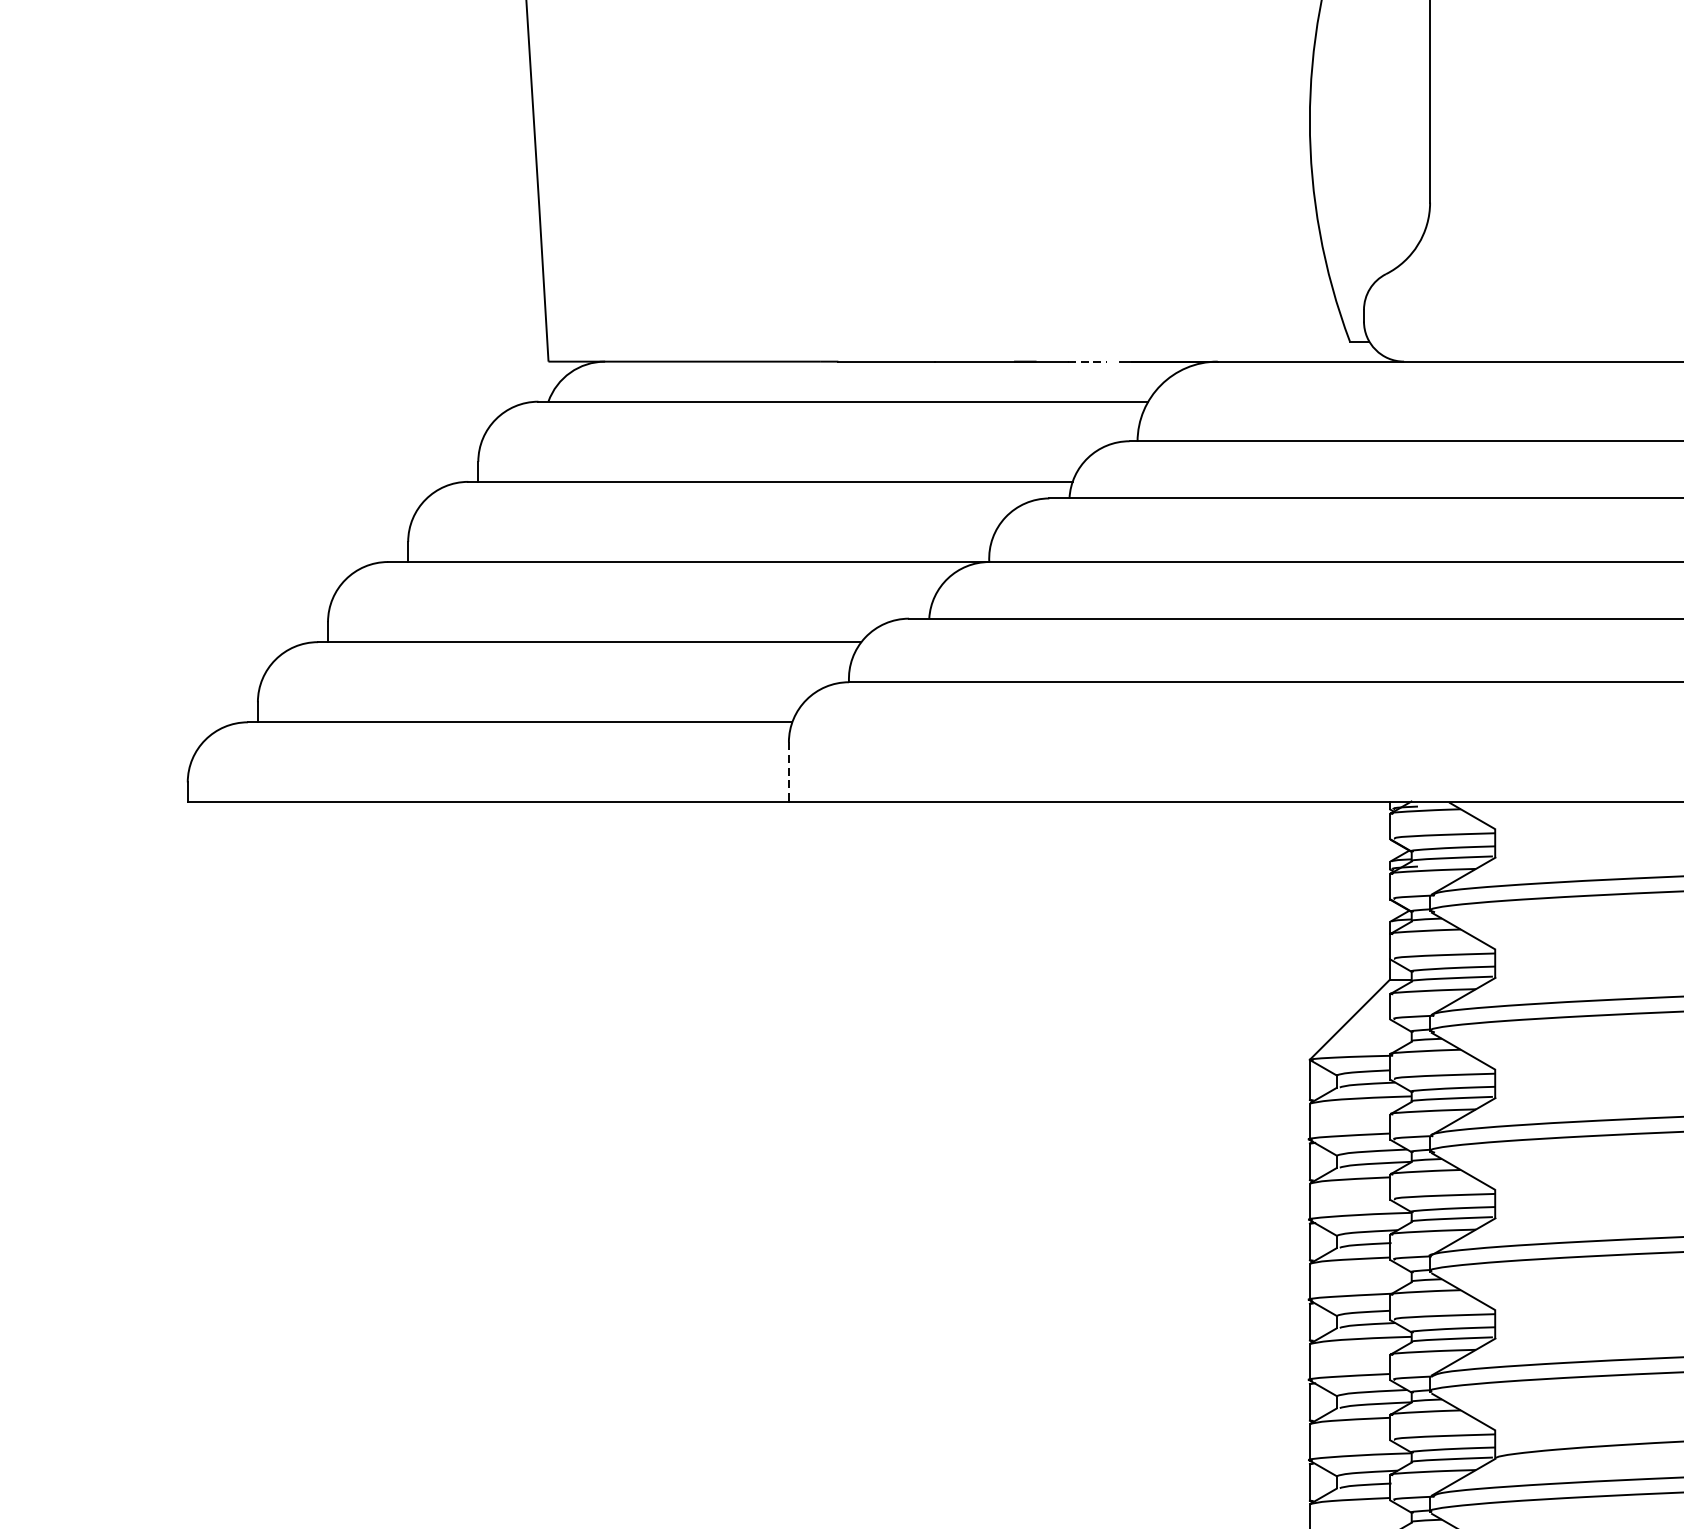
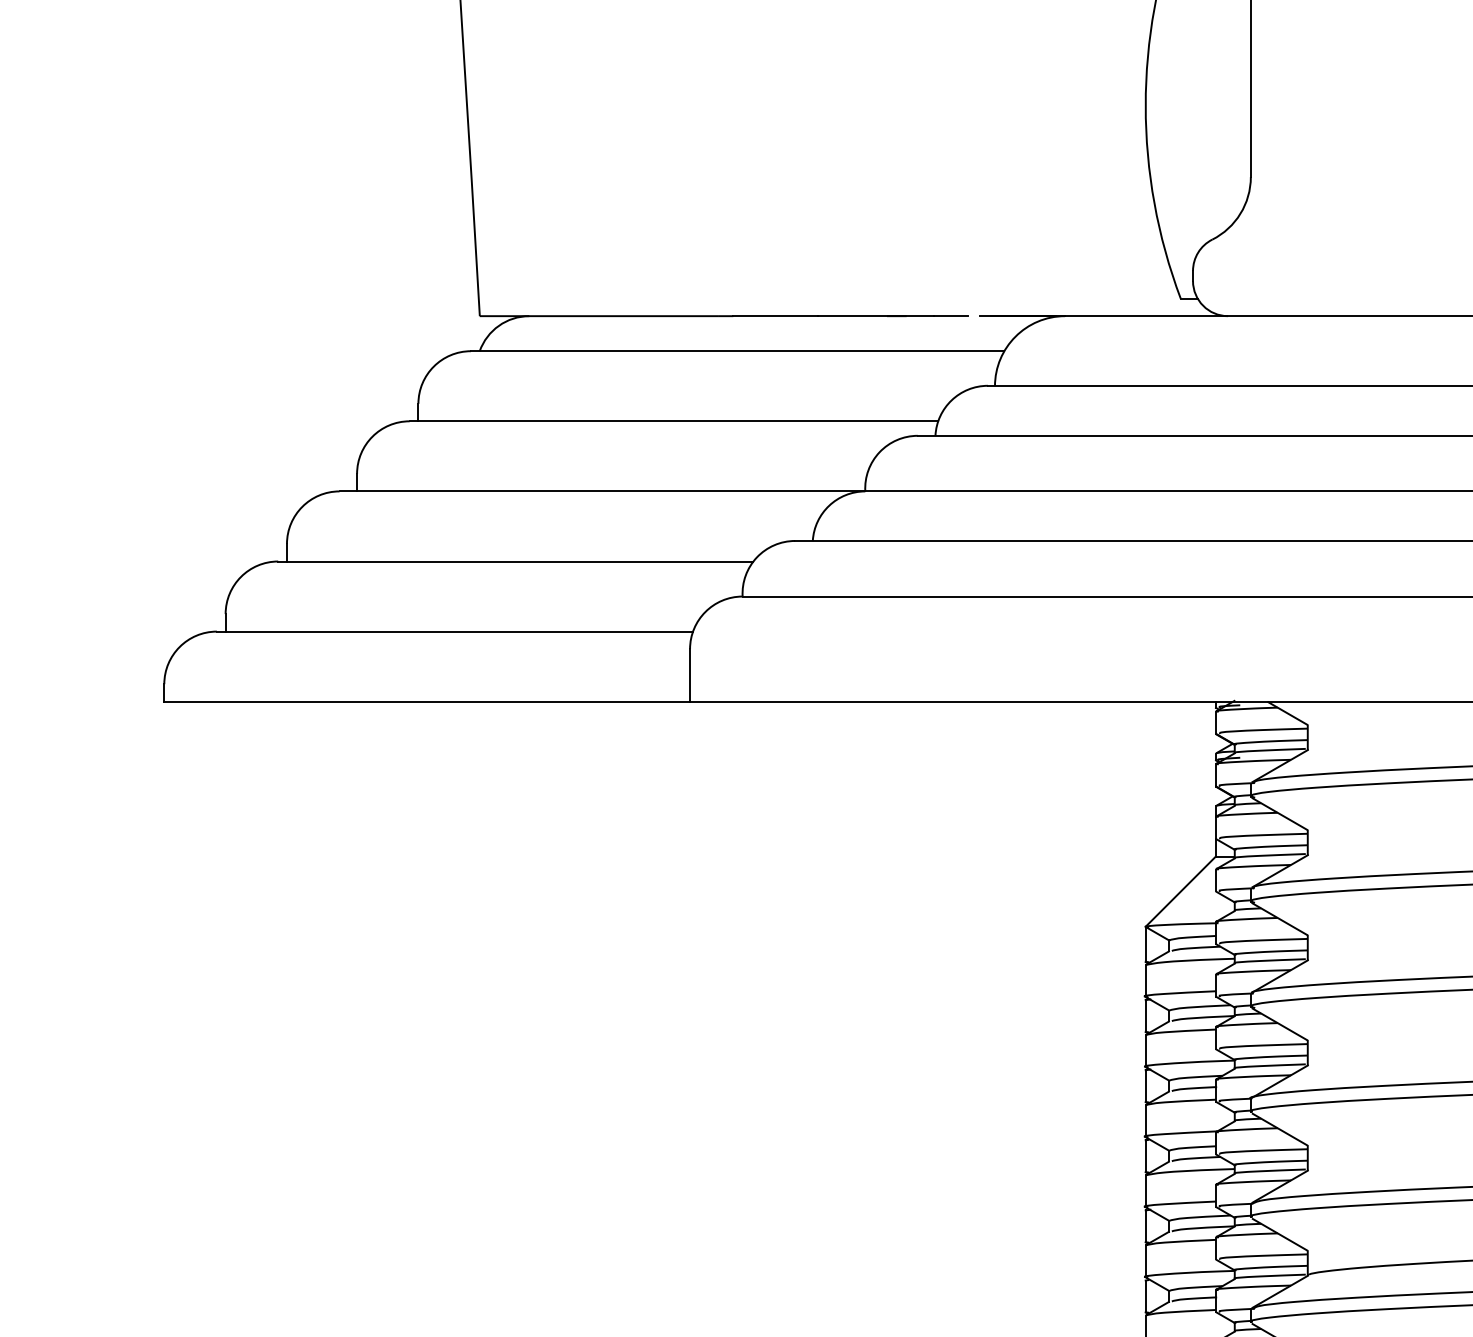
line: (1087, 362) -> (951, 316), dashed -> solid
line: (789, 772) -> (690, 675), dashed -> solid

